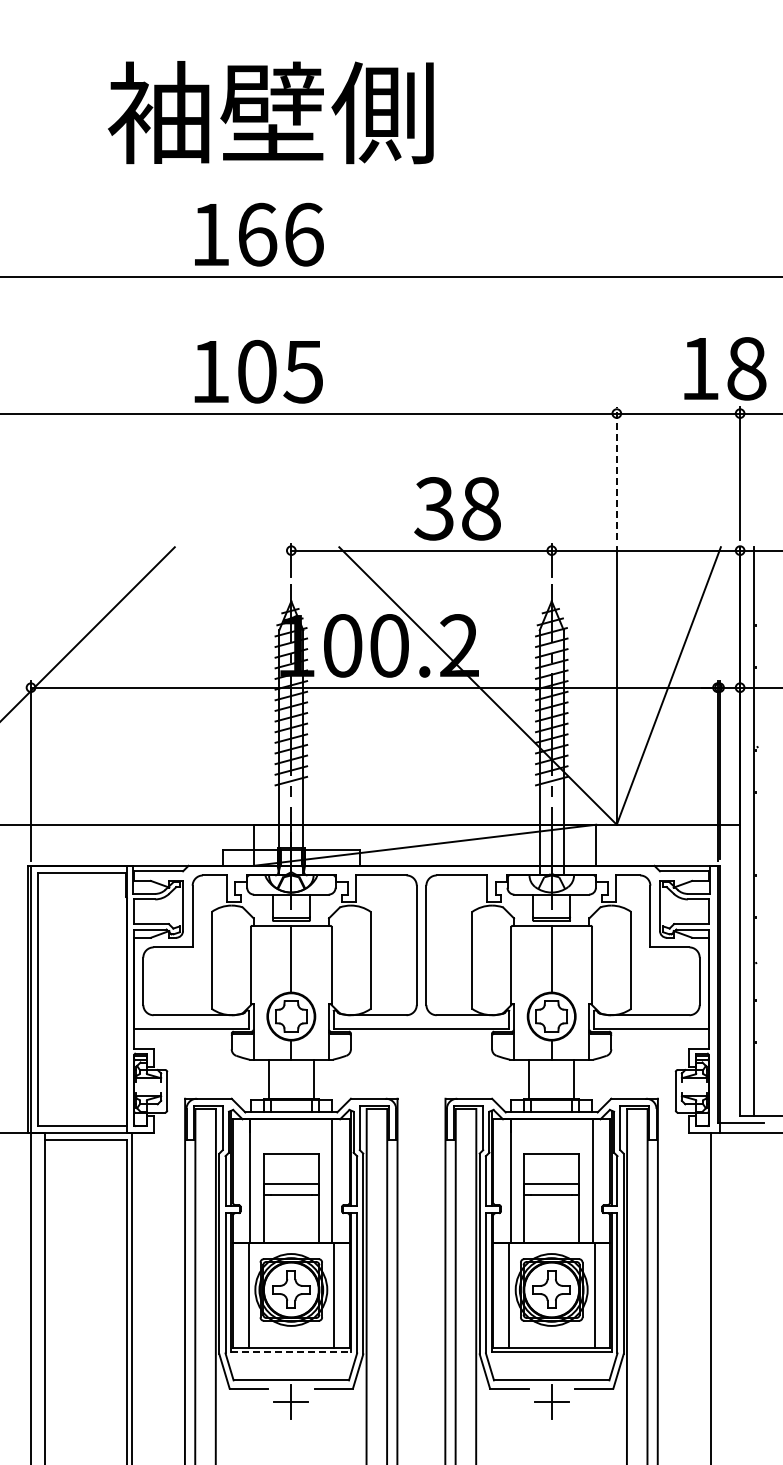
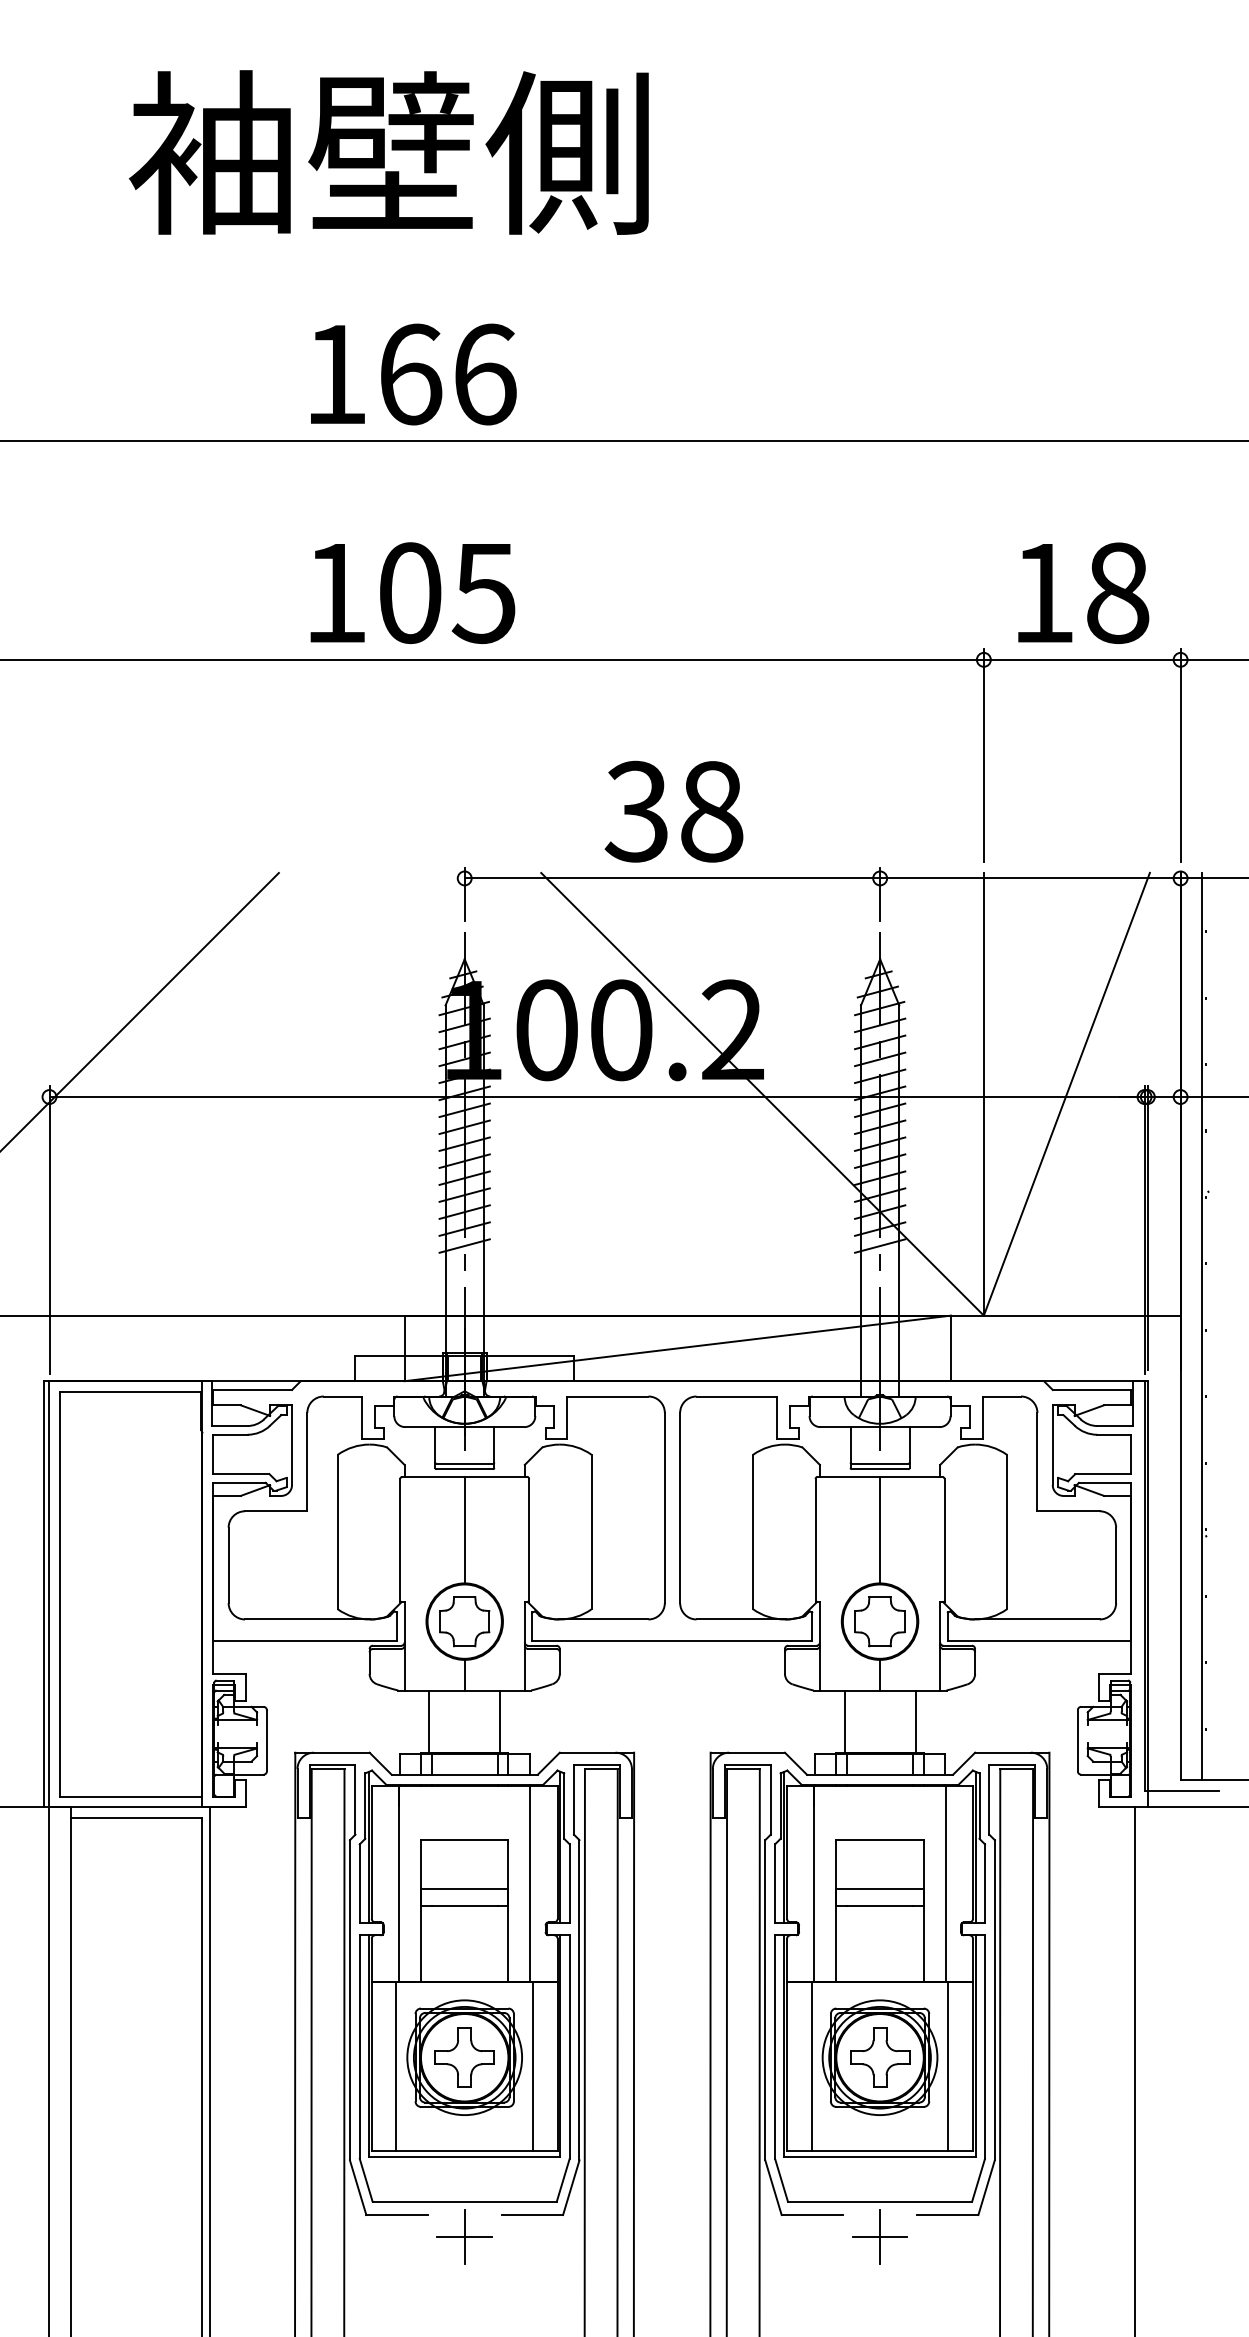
text: (270, 112) -> (388, 152), moved
text: (725, 368) -> (1083, 592), moved
line: (616, 473) -> (983, 755), dashed -> solid
text: (457, 508) -> (673, 811), moved
line: (291, 1352) -> (464, 2157), dashed -> solid

